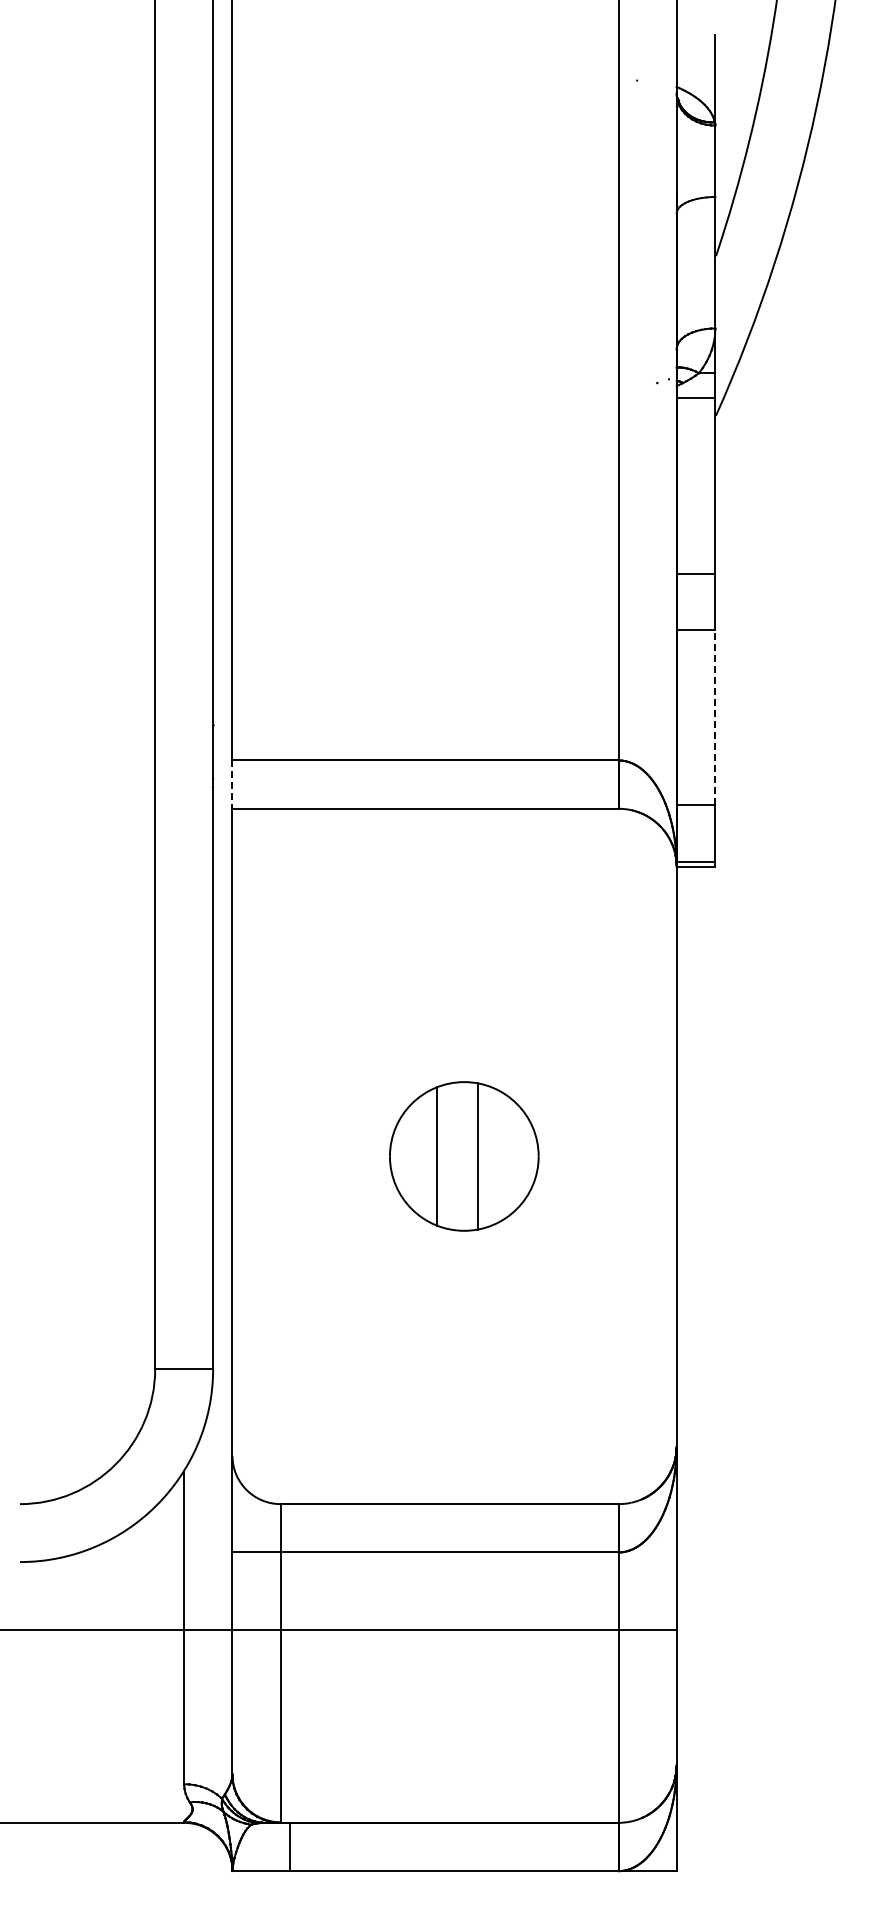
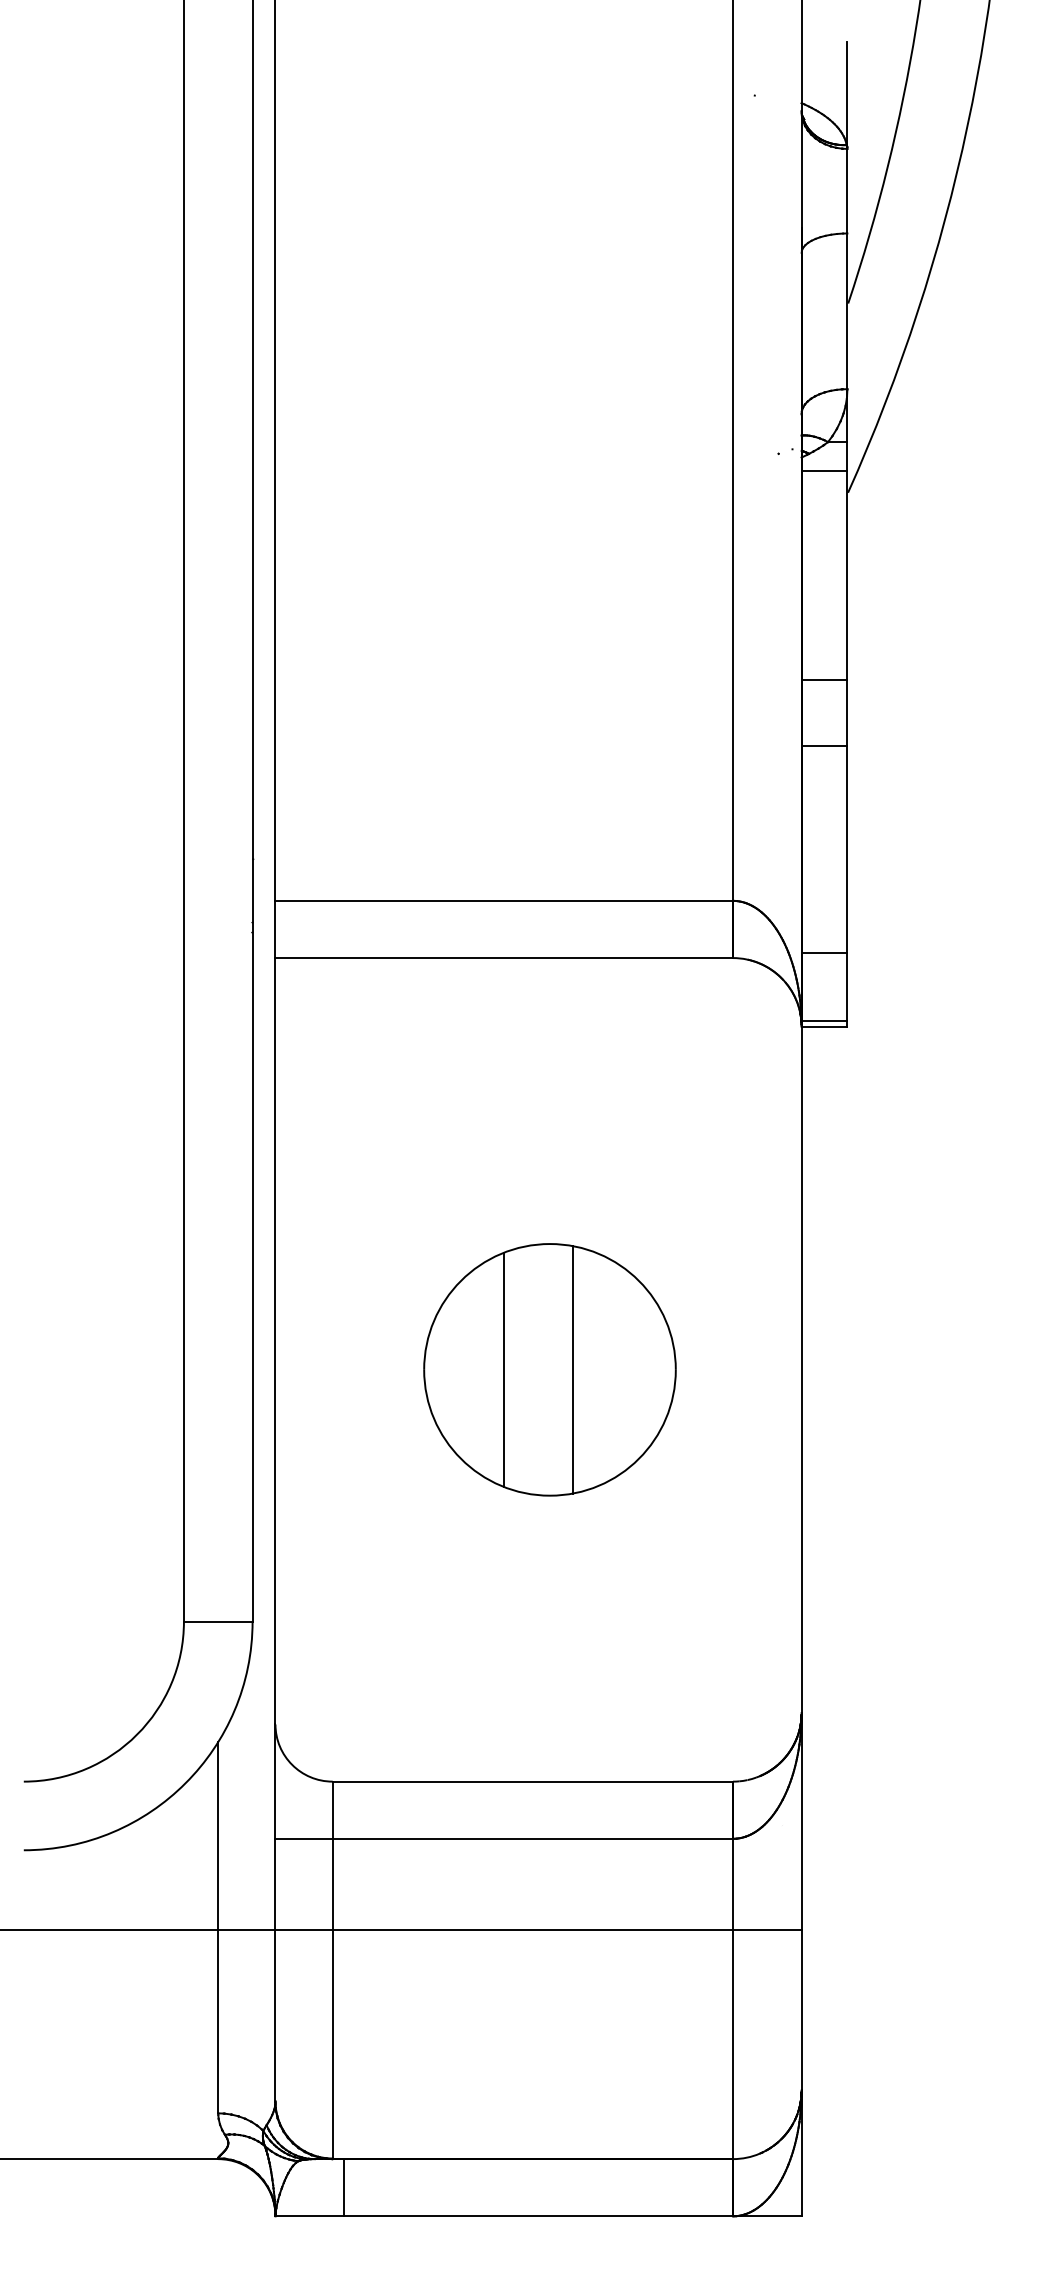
line: (715, 716) -> (847, 848), dashed -> solid
line: (232, 784) -> (275, 929), dashed -> solid
part: (464, 1156) -> (550, 1369), size x1.43

